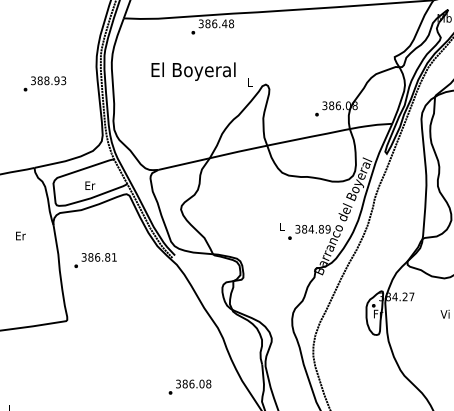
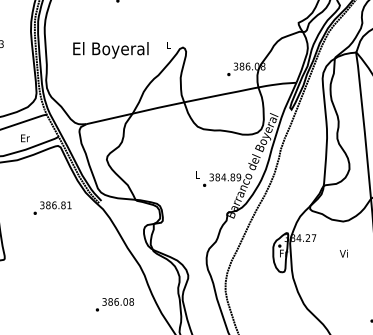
text: (193, 71) -> (110, 50), moved
text: (95, 260) -> (52, 208), moved
text: (189, 386) -> (114, 304), moved

